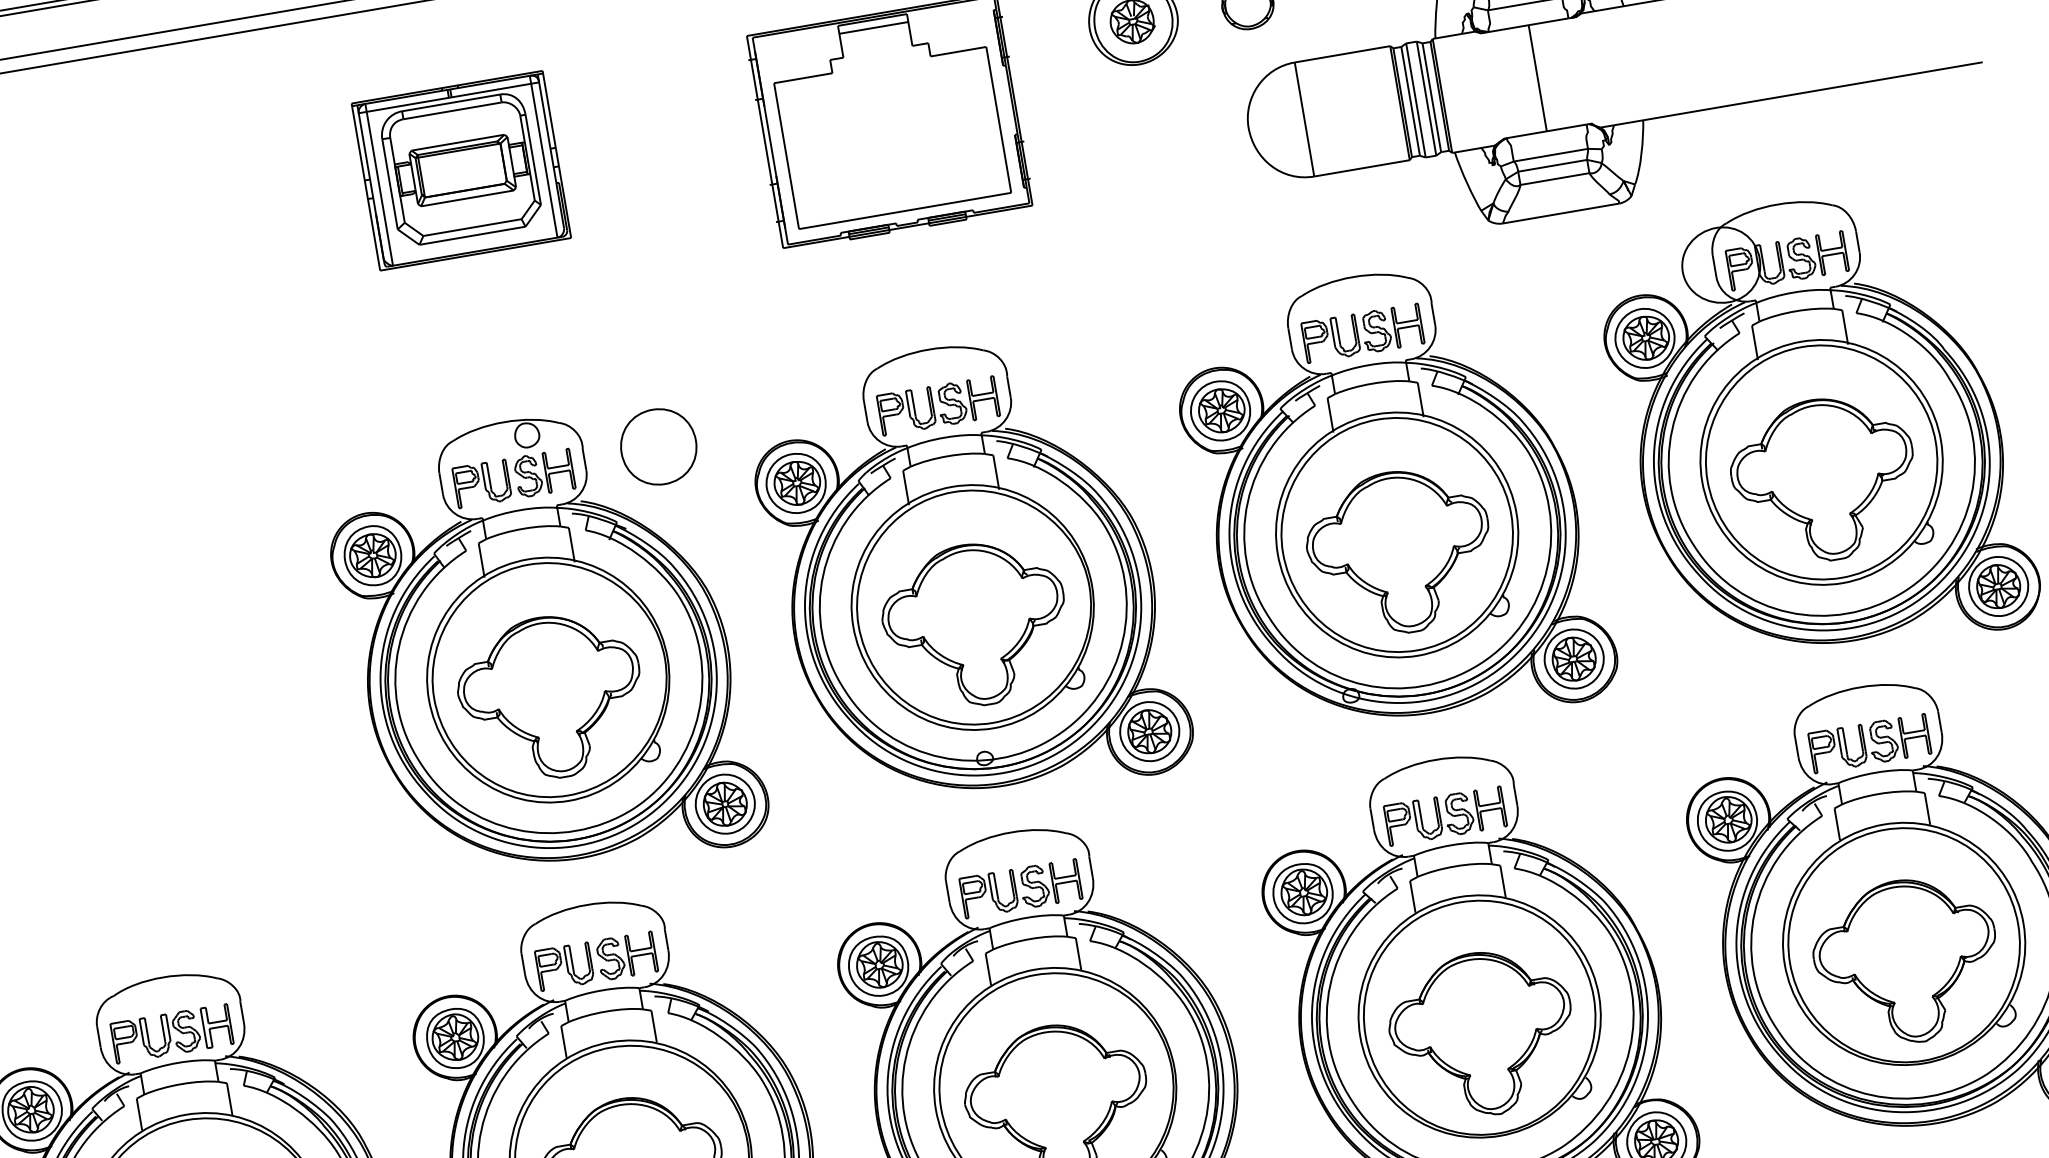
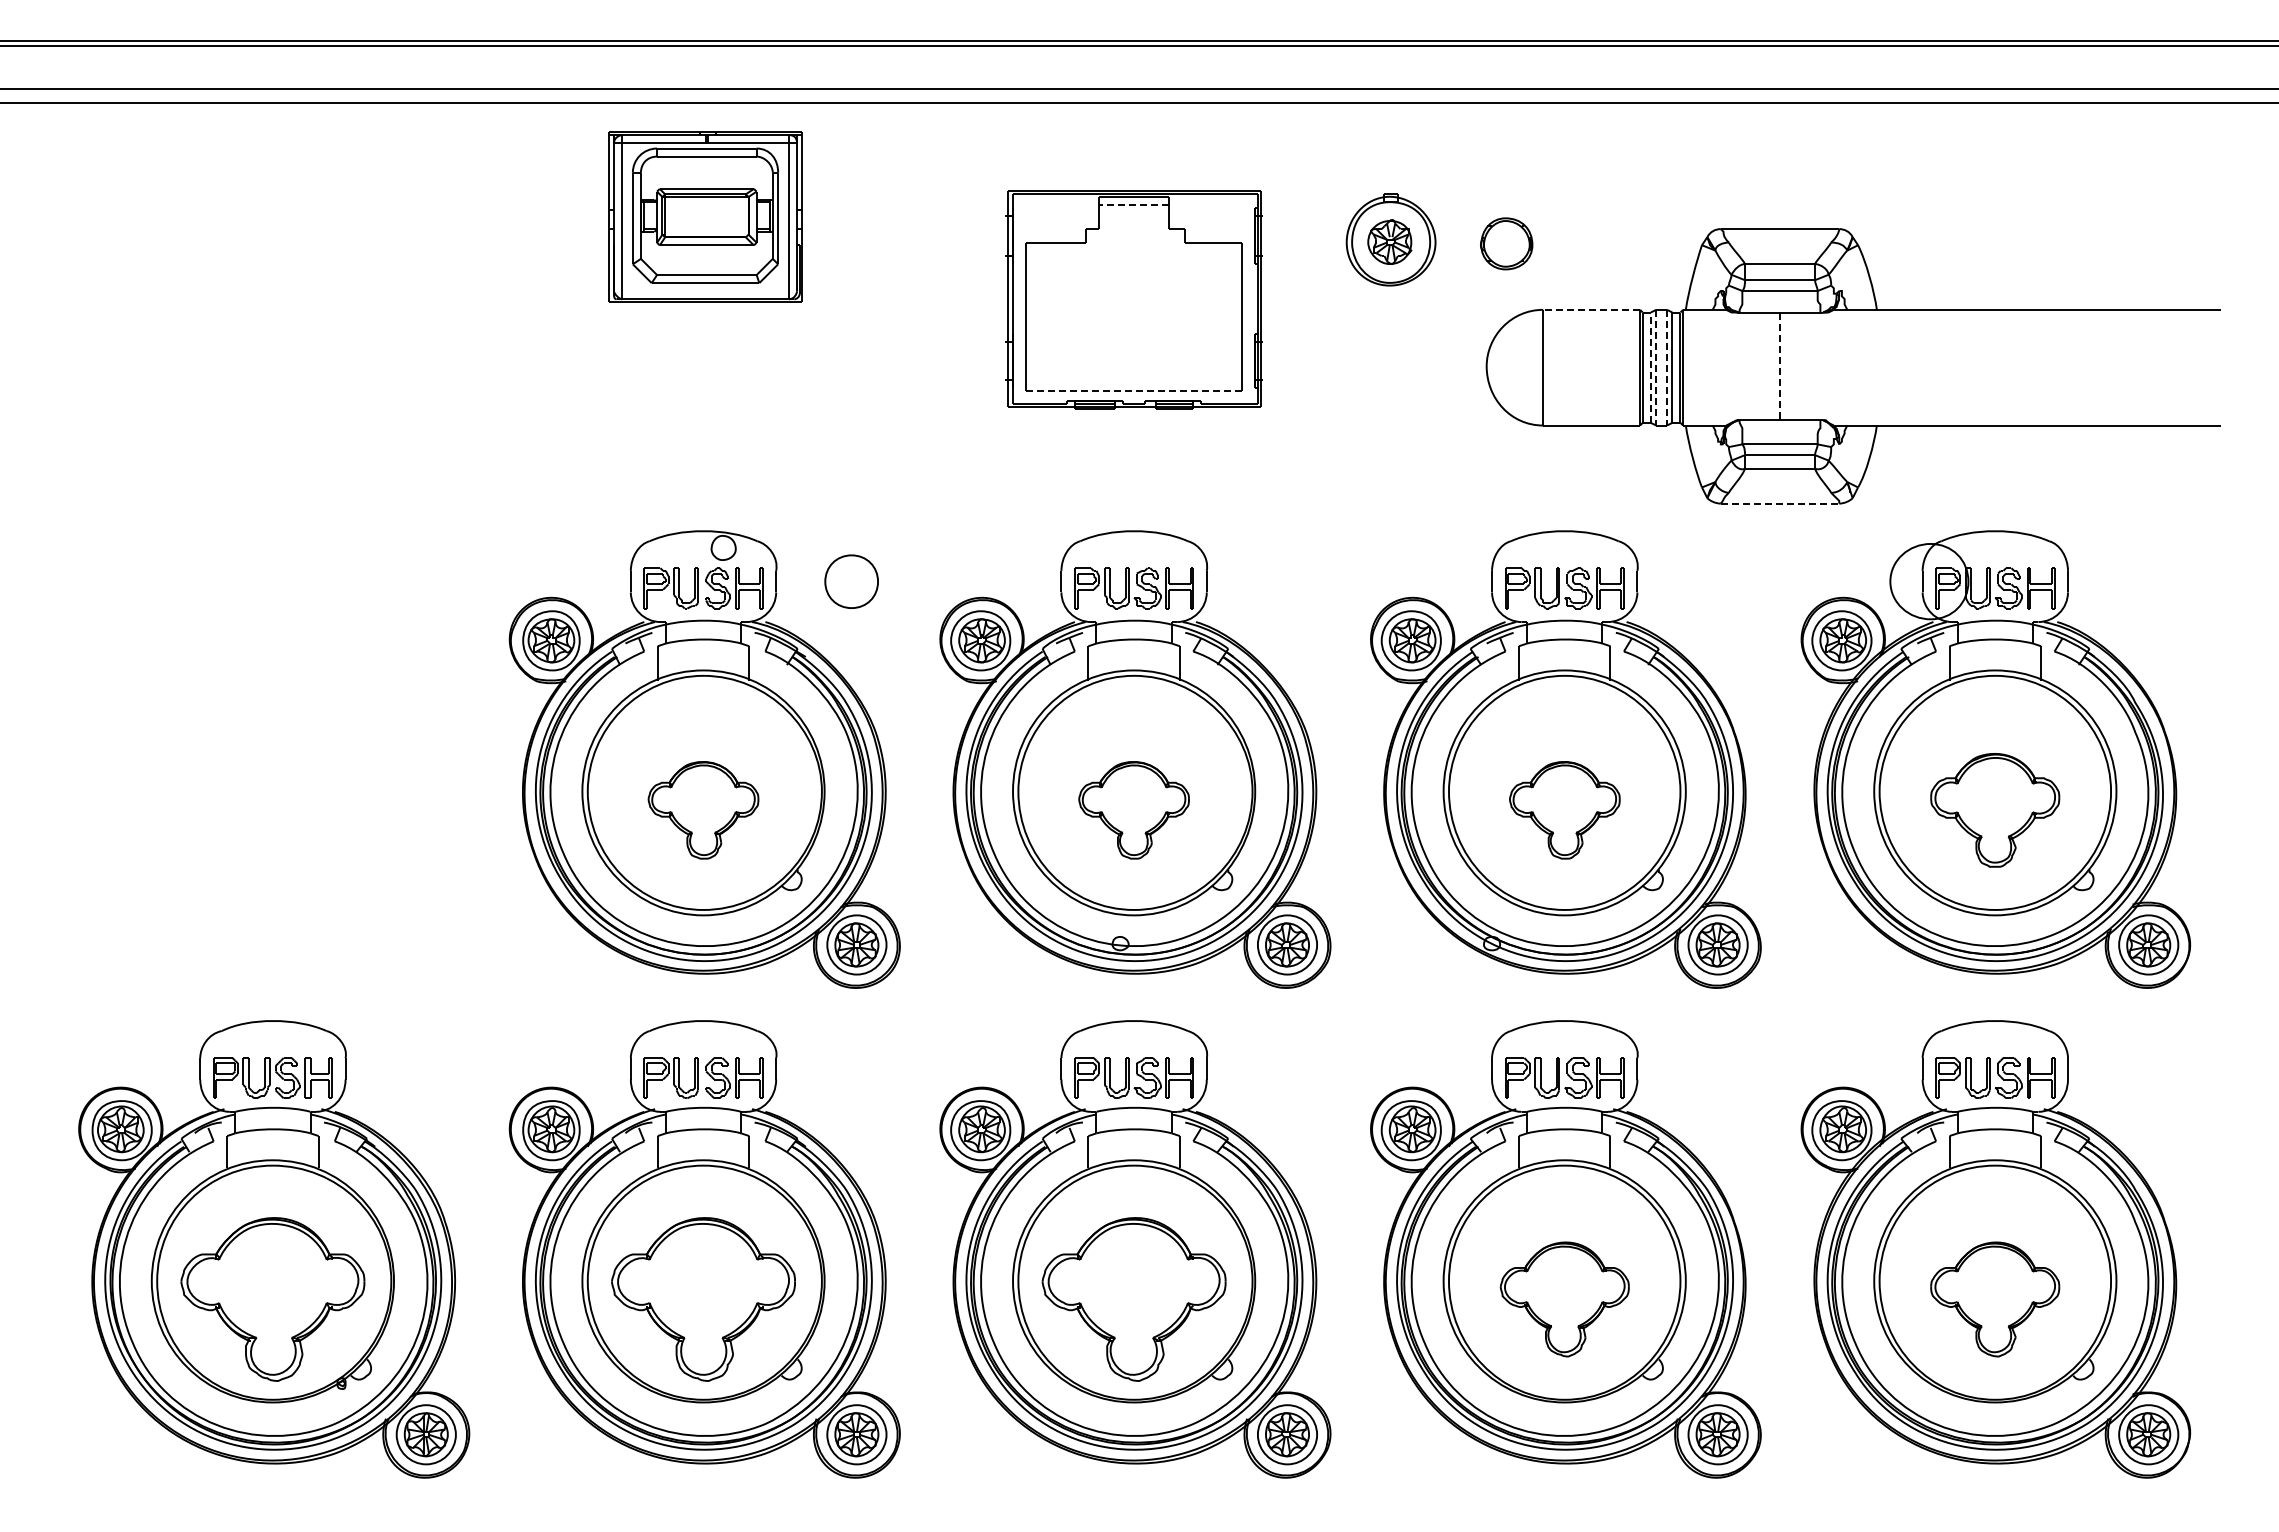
line: (874, 27) -> (1134, 204), solid -> dashed
line: (1342, 54) -> (1591, 309), solid -> dashed
line: (1538, 78) -> (1780, 366), solid -> dashed
line: (1427, 98) -> (1667, 367), solid -> dashed
line: (1416, 100) -> (1656, 367), solid -> dashed
line: (1410, 101) -> (1650, 367), solid -> dashed
part: (461, 170) -> (705, 216), moved
line: (905, 210) -> (1134, 390), solid -> dashed
line: (1561, 213) -> (1780, 503), solid -> dashed
part: (658, 446) -> (851, 581), size x0.7
part: (1823, 478) -> (1994, 809), size x0.7
part: (1399, 551) -> (1564, 809), size x0.6
part: (975, 624) -> (1133, 809), size x0.6
part: (551, 696) -> (703, 809), size x0.6
part: (1906, 961) -> (1994, 1299), size x0.7
part: (1482, 1034) -> (1564, 1299), size x0.7

